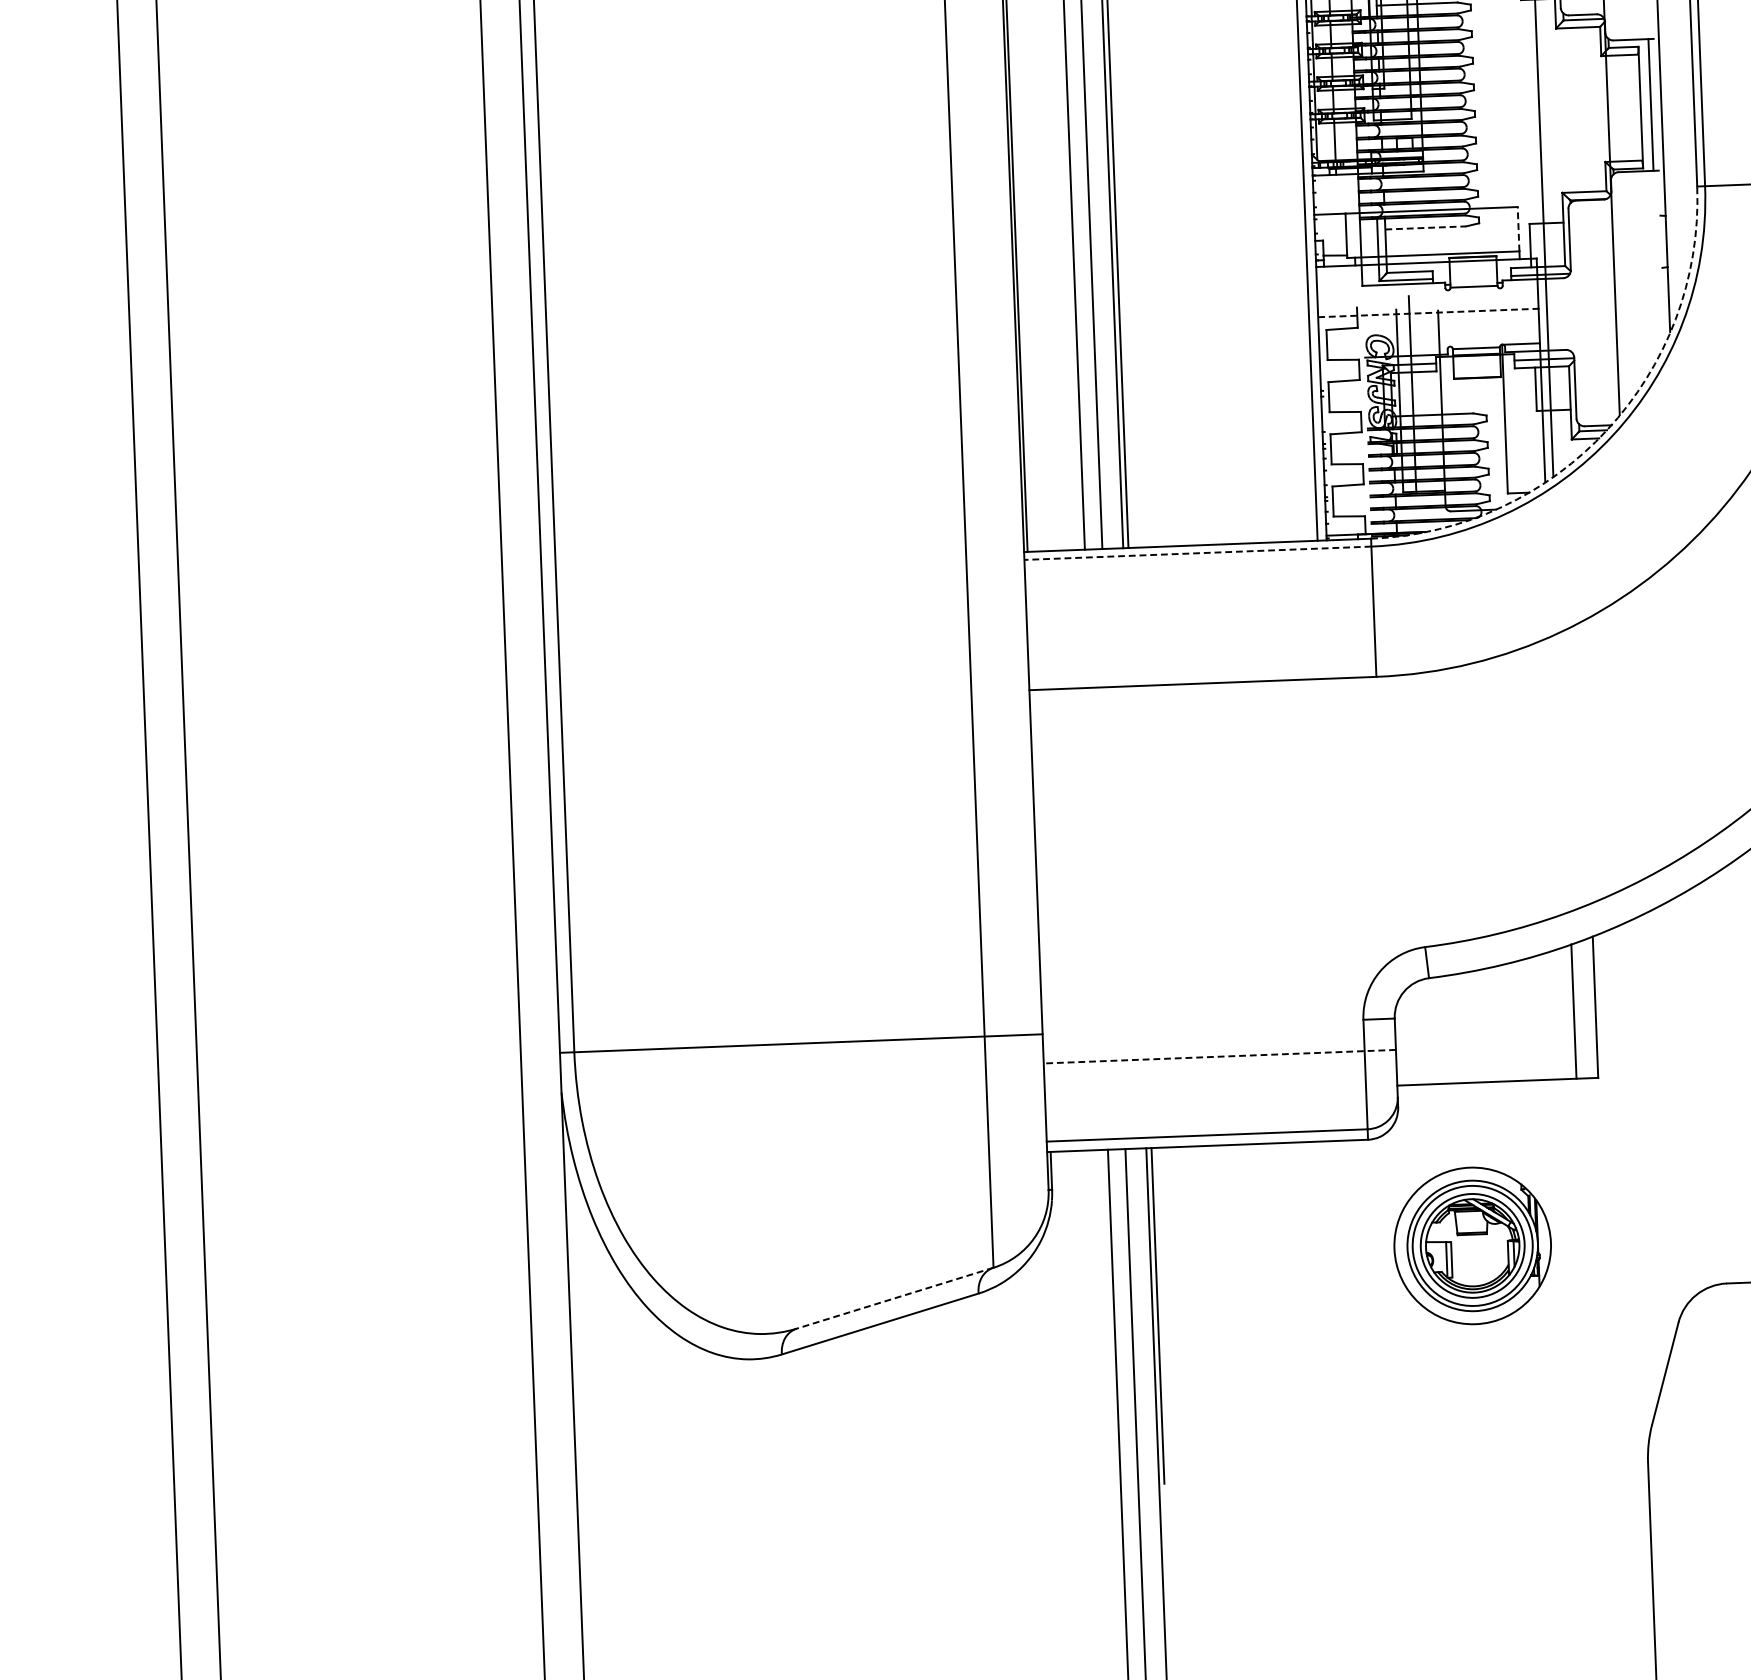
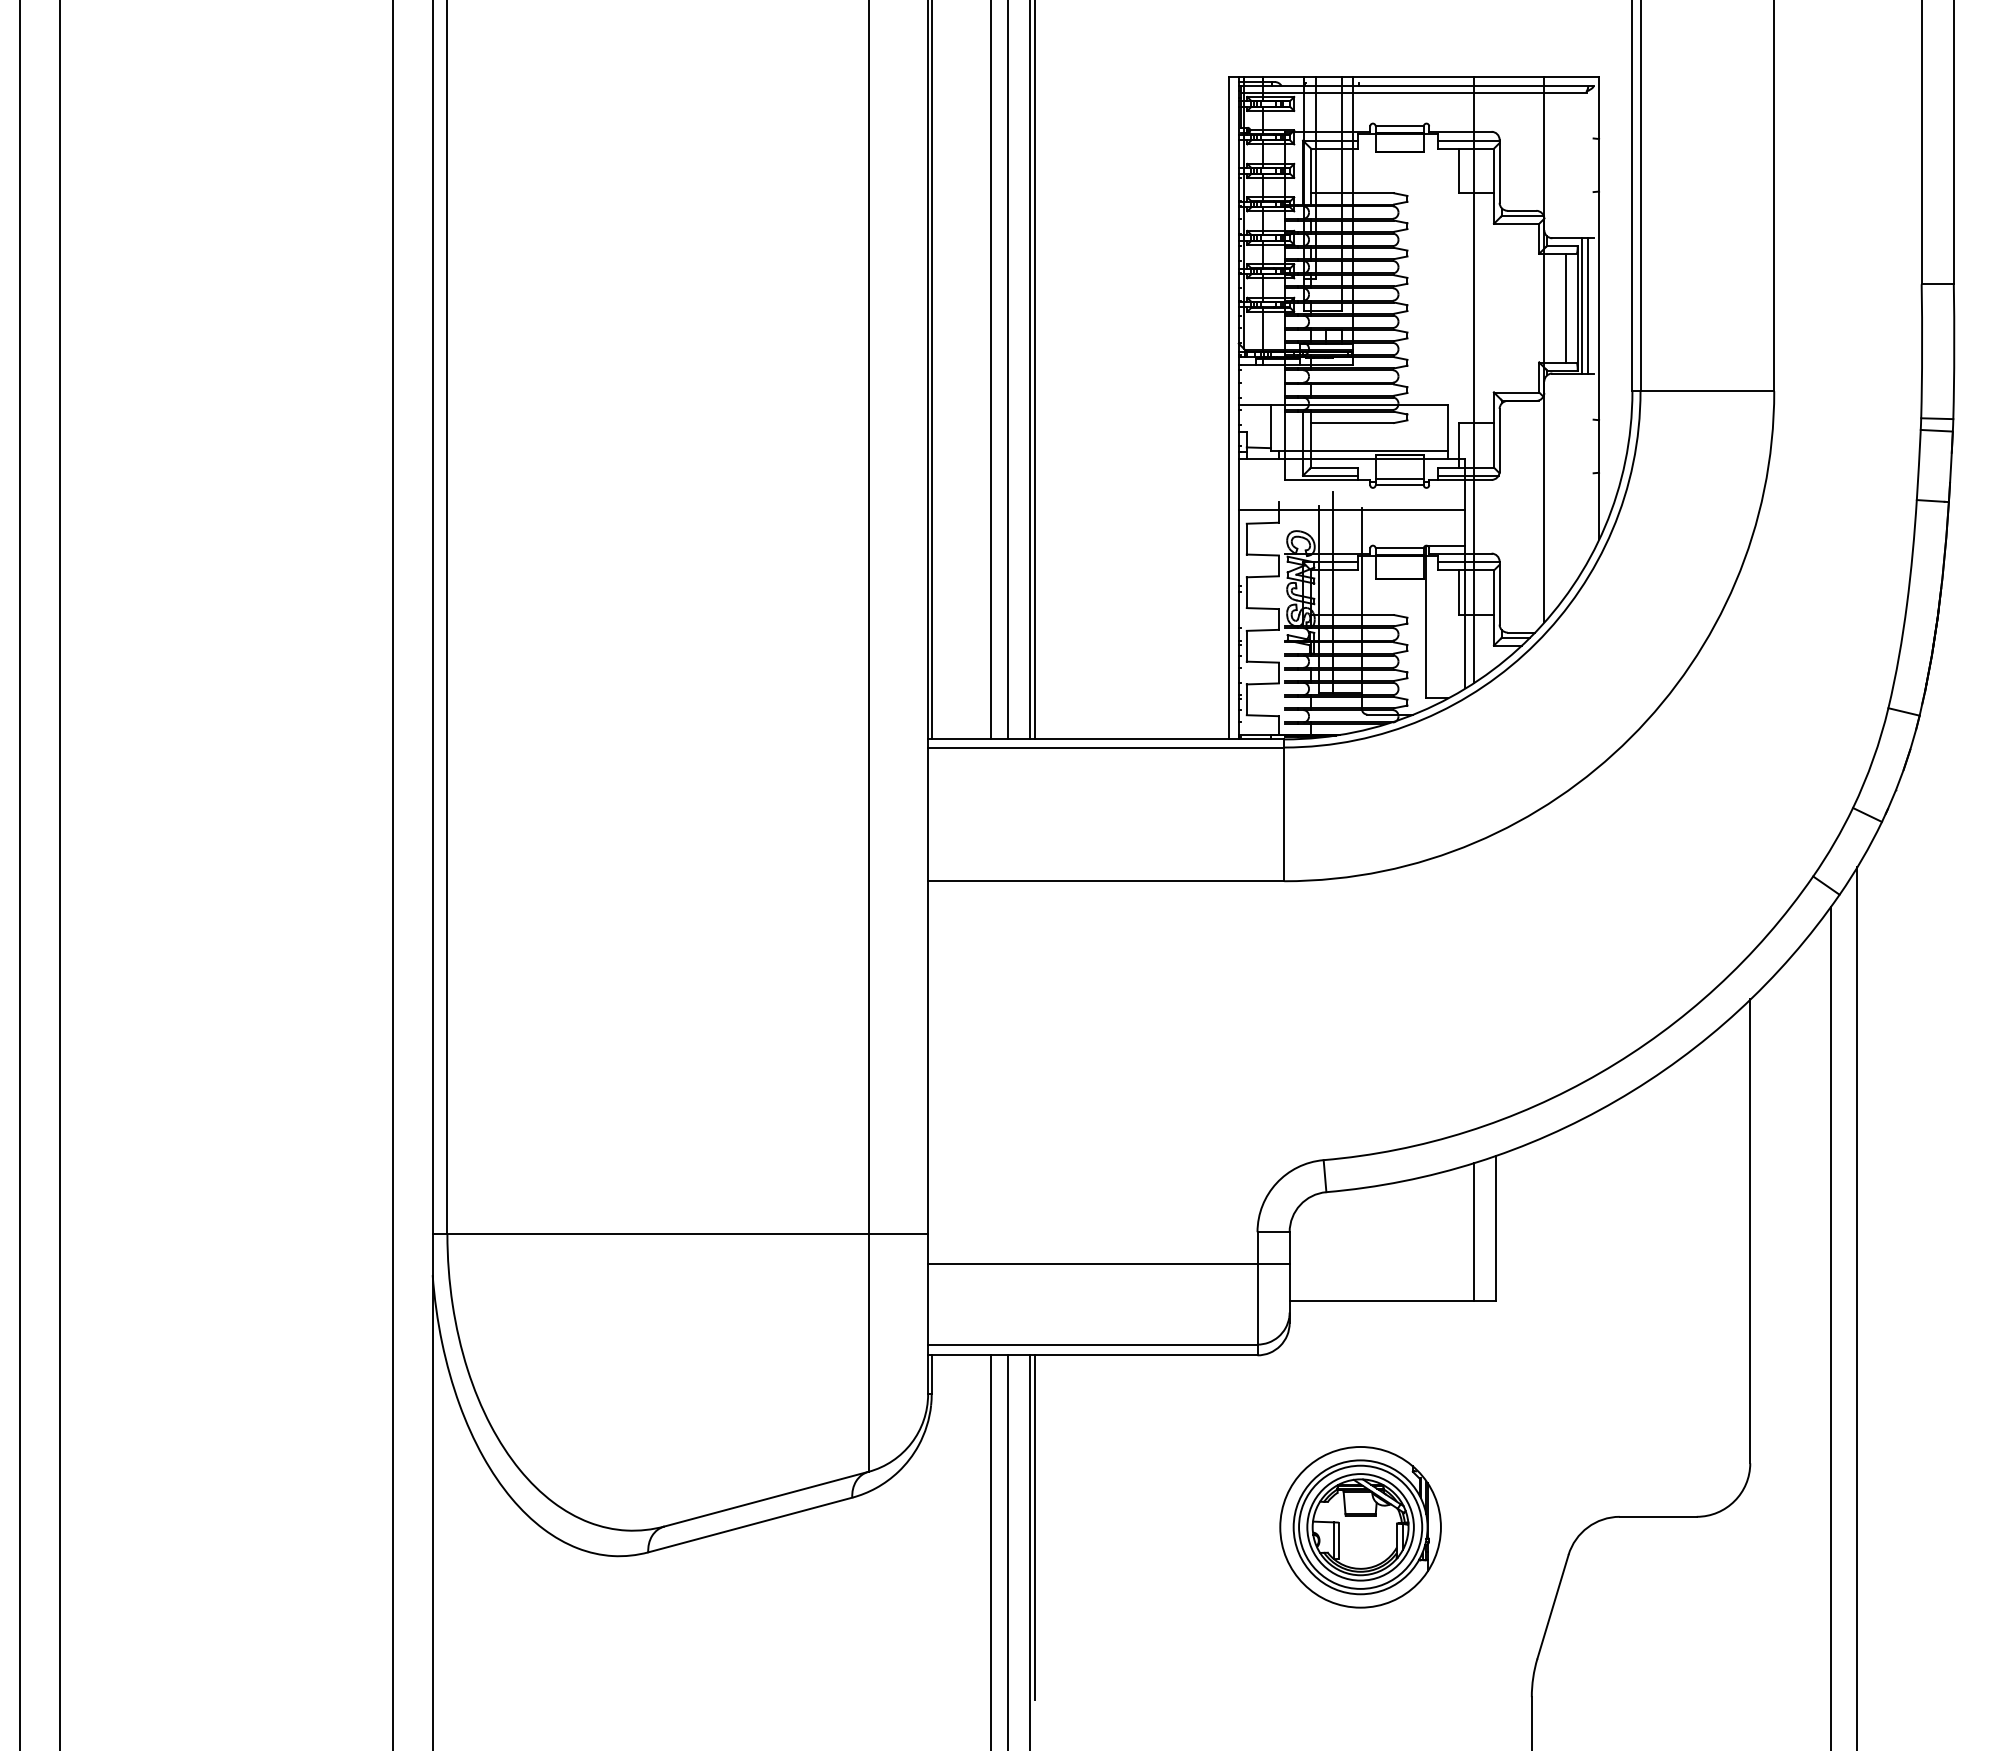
line: (1644, 104) -> (1581, 305), added
line: (1628, 107) -> (1565, 307), added
line: (1425, 228) -> (1352, 423), dashed -> solid
line: (1518, 229) -> (1447, 428), dashed -> solid
line: (1473, 280) -> (1399, 478), added
line: (1428, 313) -> (1352, 510), dashed -> solid
arc: (1607, 430) -> (1530, 637), dashed -> solid
line: (1197, 553) -> (1105, 747), dashed -> solid
line: (1219, 1056) -> (1108, 1264), dashed -> solid
part: (1472, 1246) -> (1360, 1527), moved
line: (895, 1298) -> (766, 1499), dashed -> solid

